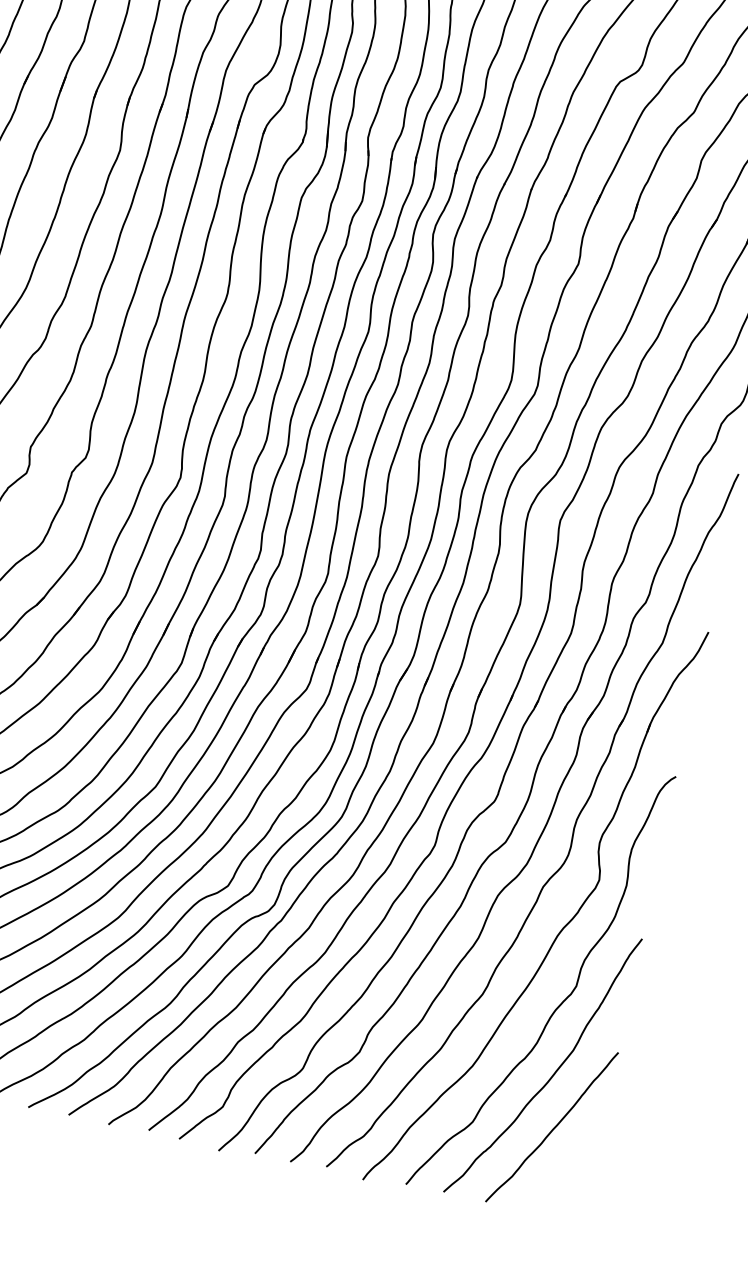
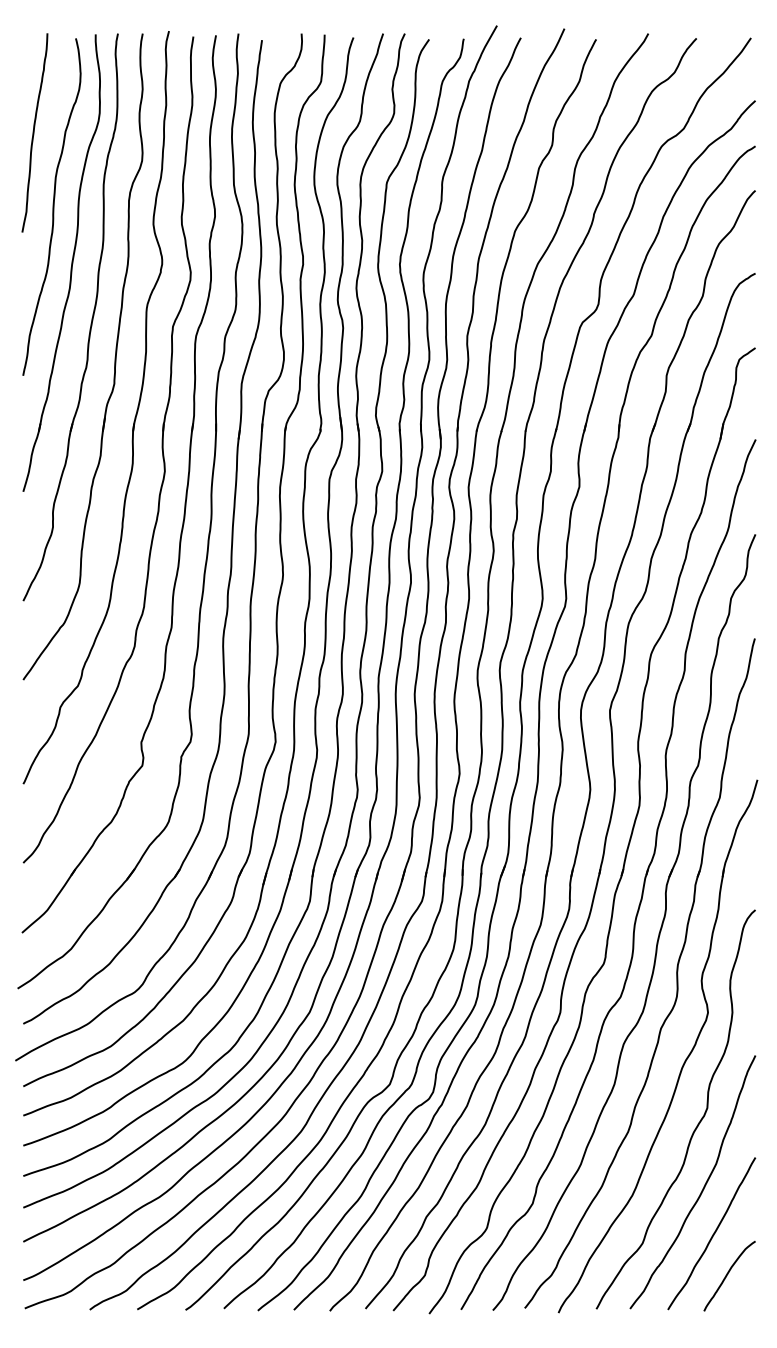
curve: (561, 1176) -> (728, 1274), added

